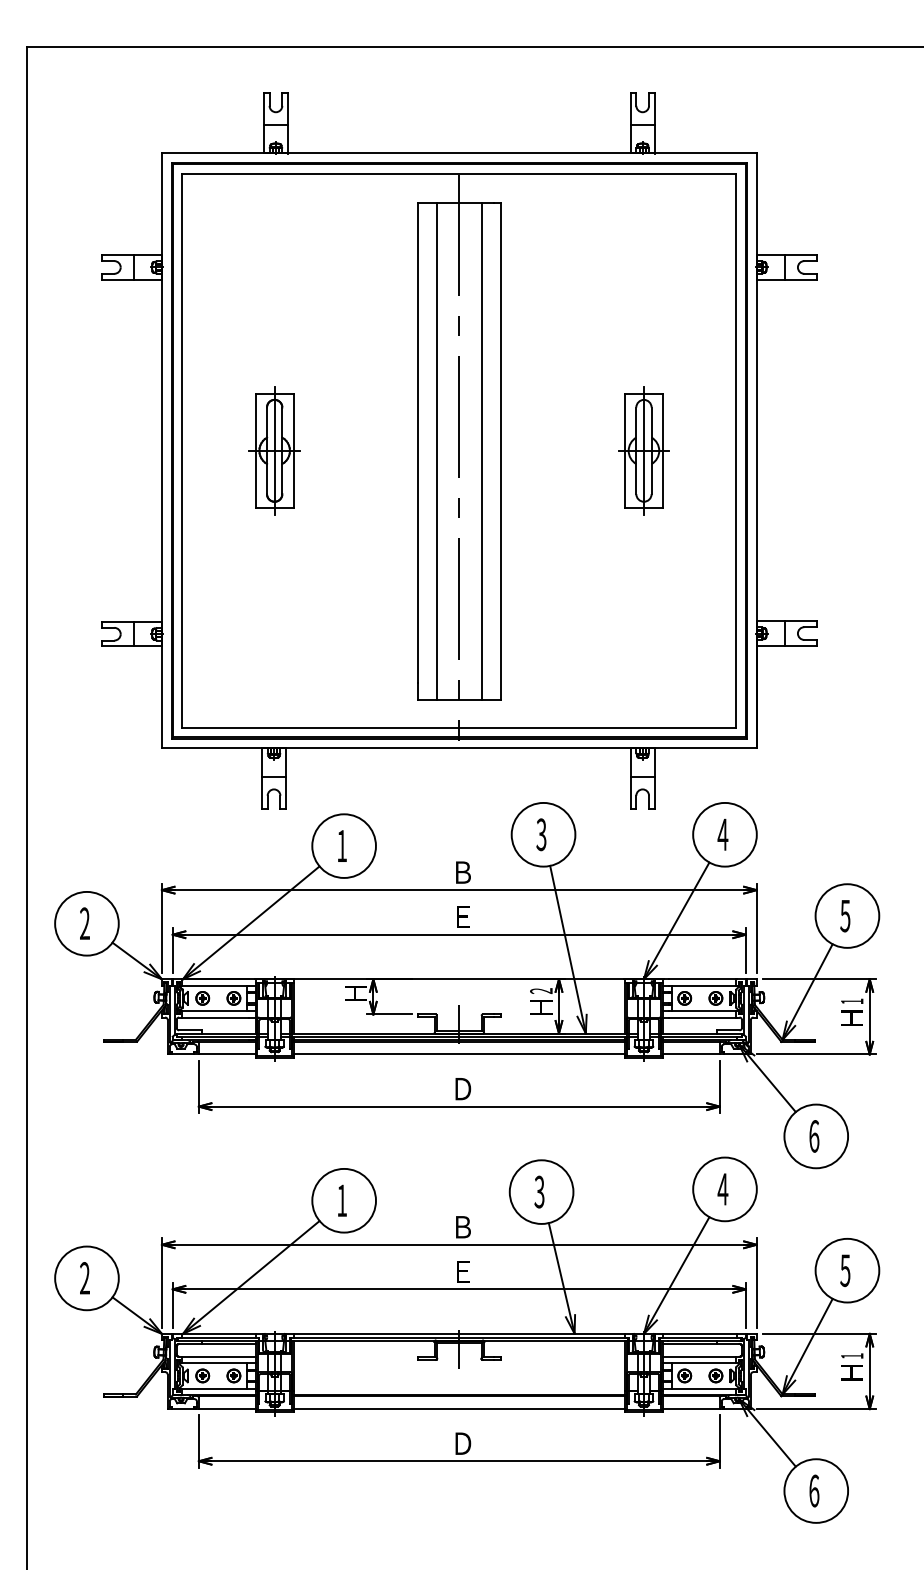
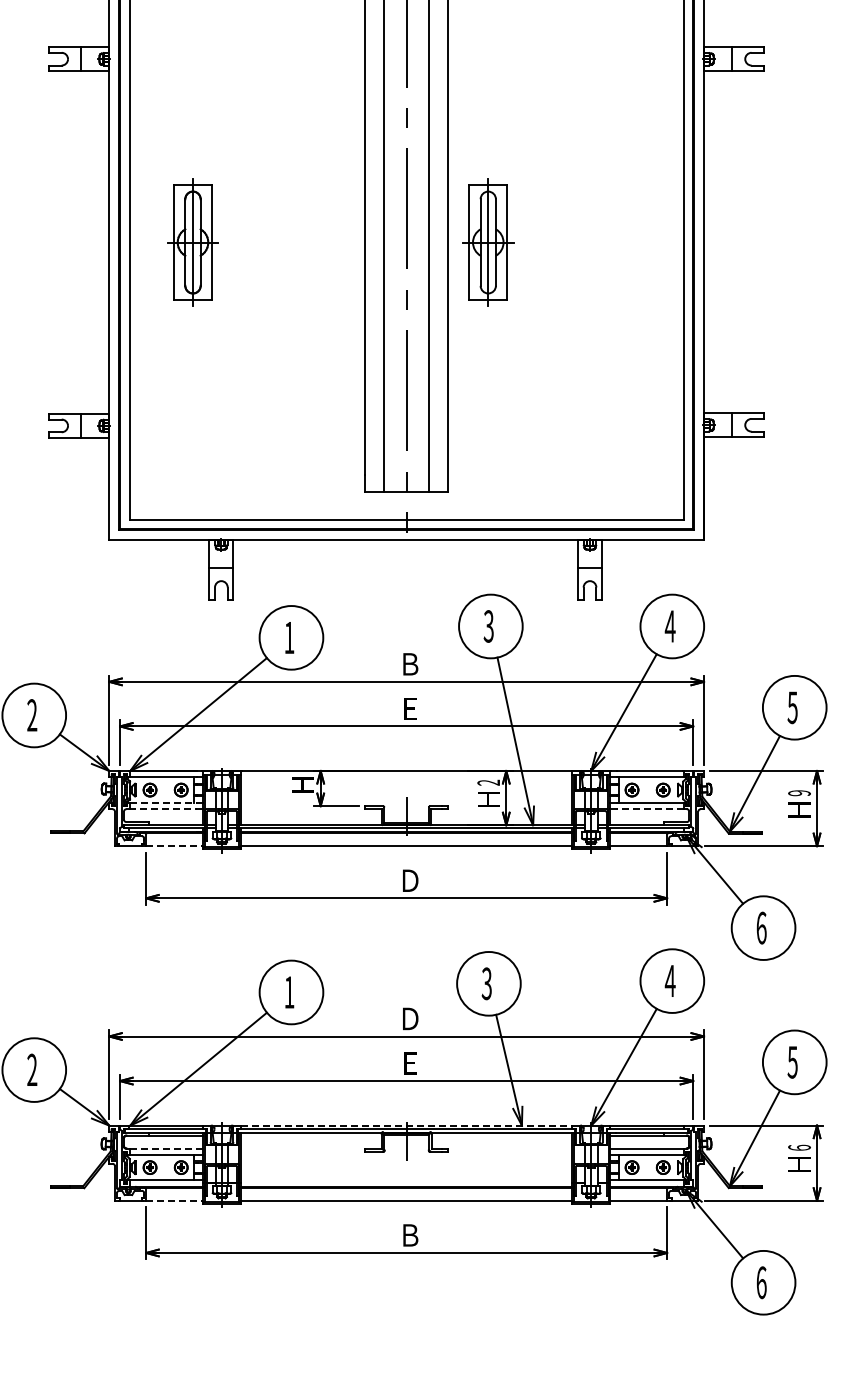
part: (274, 450) -> (192, 242), moved
part: (643, 450) -> (487, 242), moved
text: (851, 1001) -> (798, 793), 1 -> 9
line: (216, 1011) -> (163, 803), solid -> dashed
line: (215, 1017) -> (162, 809), solid -> dashed
line: (703, 1017) -> (650, 809), solid -> dashed
line: (227, 1054) -> (174, 846), solid -> dashed
text: (463, 1227) -> (410, 1019), Ｂ -> Ｄ
line: (459, 1333) -> (406, 1125), solid -> dashed
text: (851, 1355) -> (798, 1147), 1 -> 6
line: (218, 1356) -> (165, 1148), solid -> dashed
line: (227, 1409) -> (174, 1201), solid -> dashed
text: (463, 1443) -> (410, 1235), Ｄ -> Ｂ

